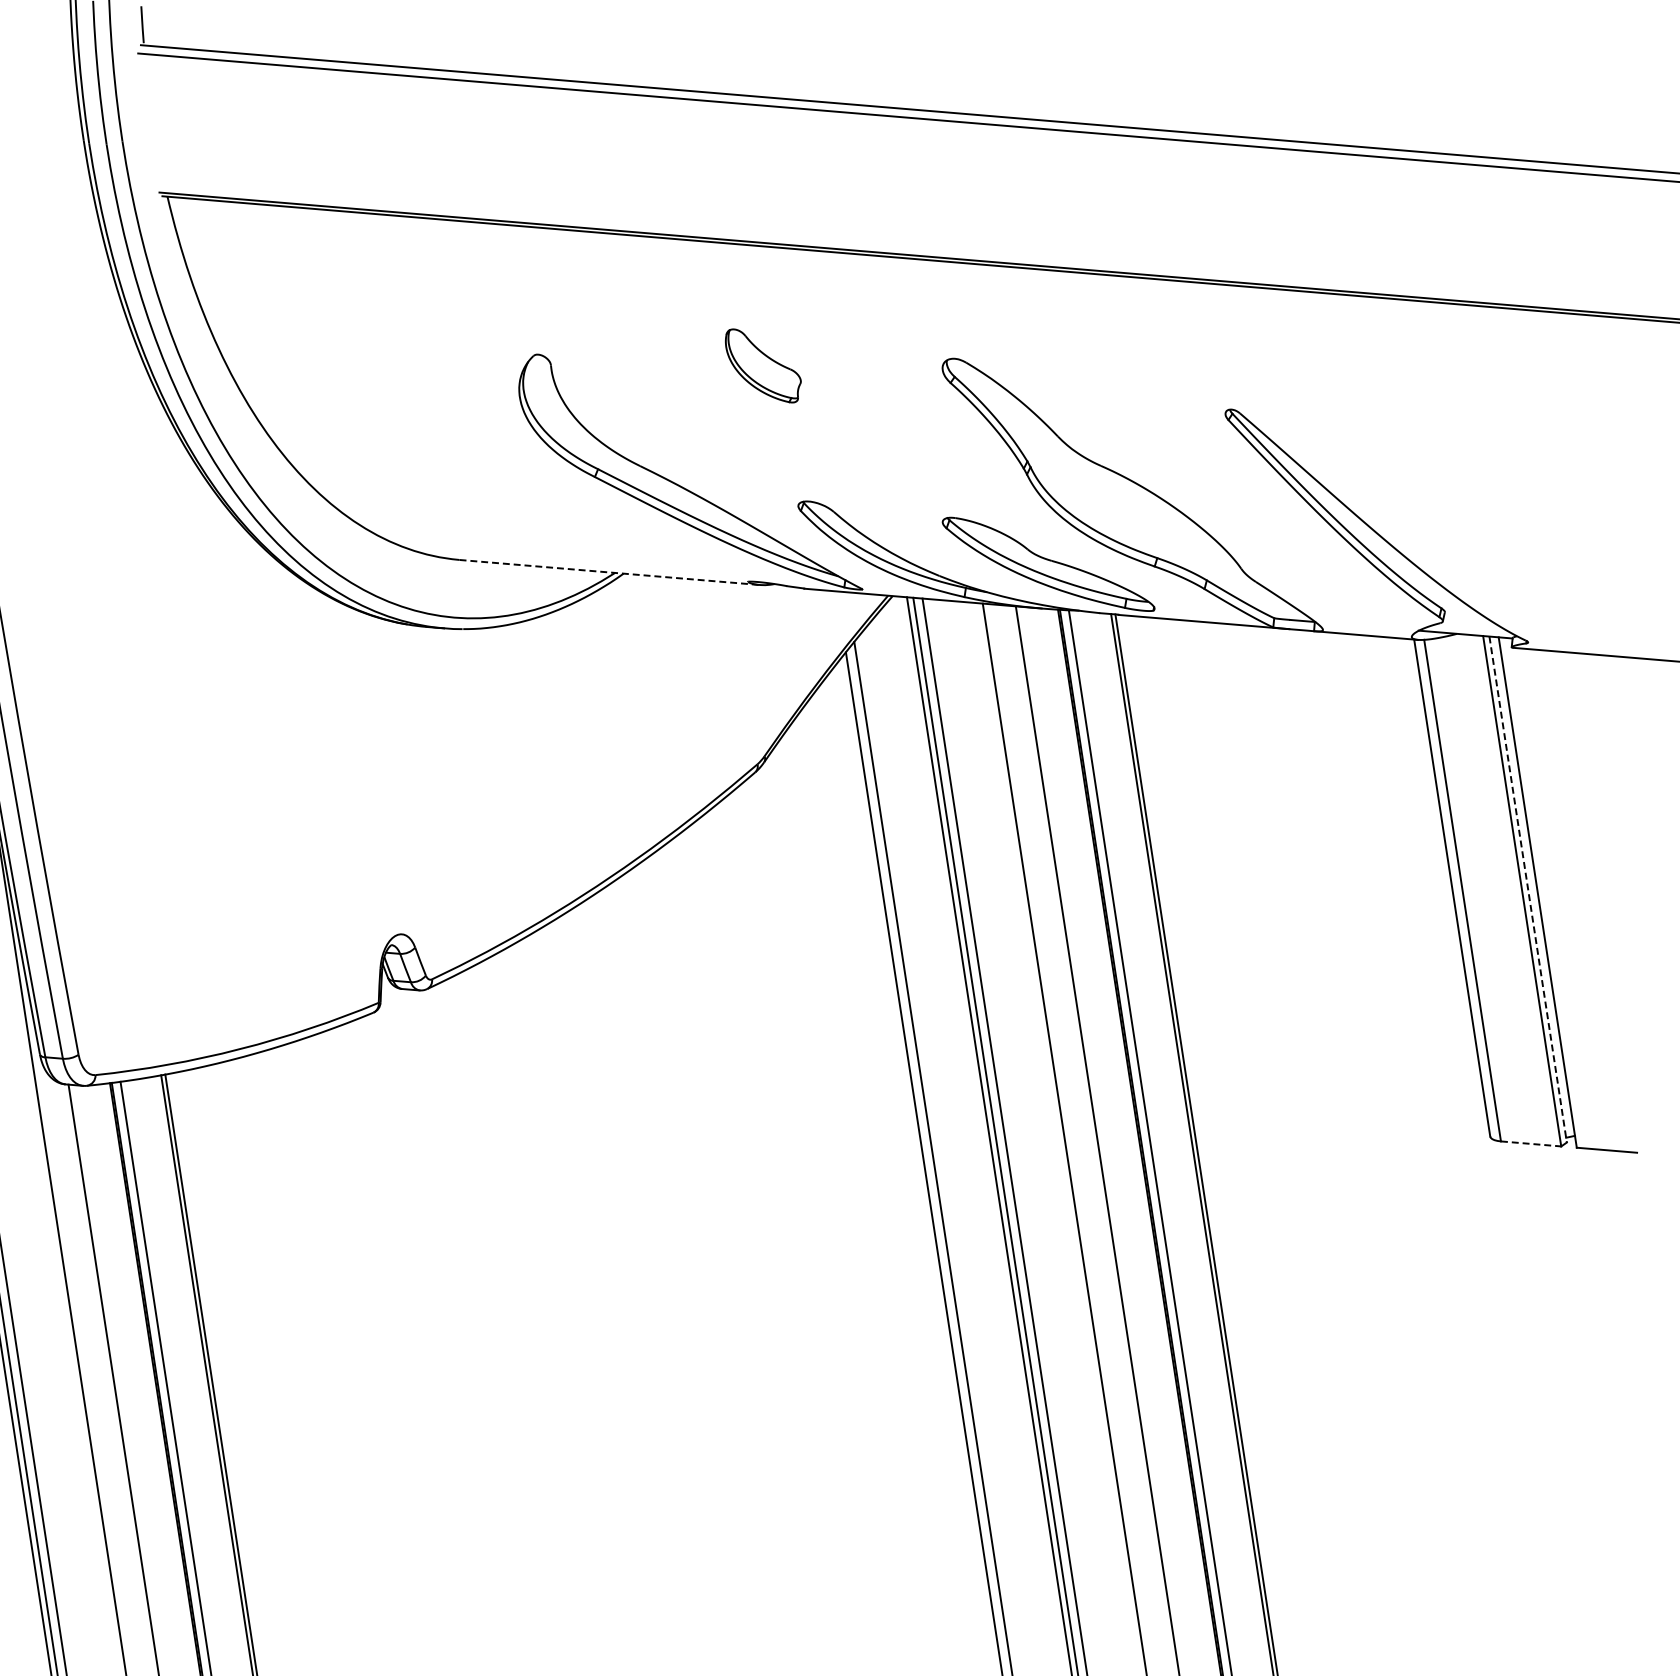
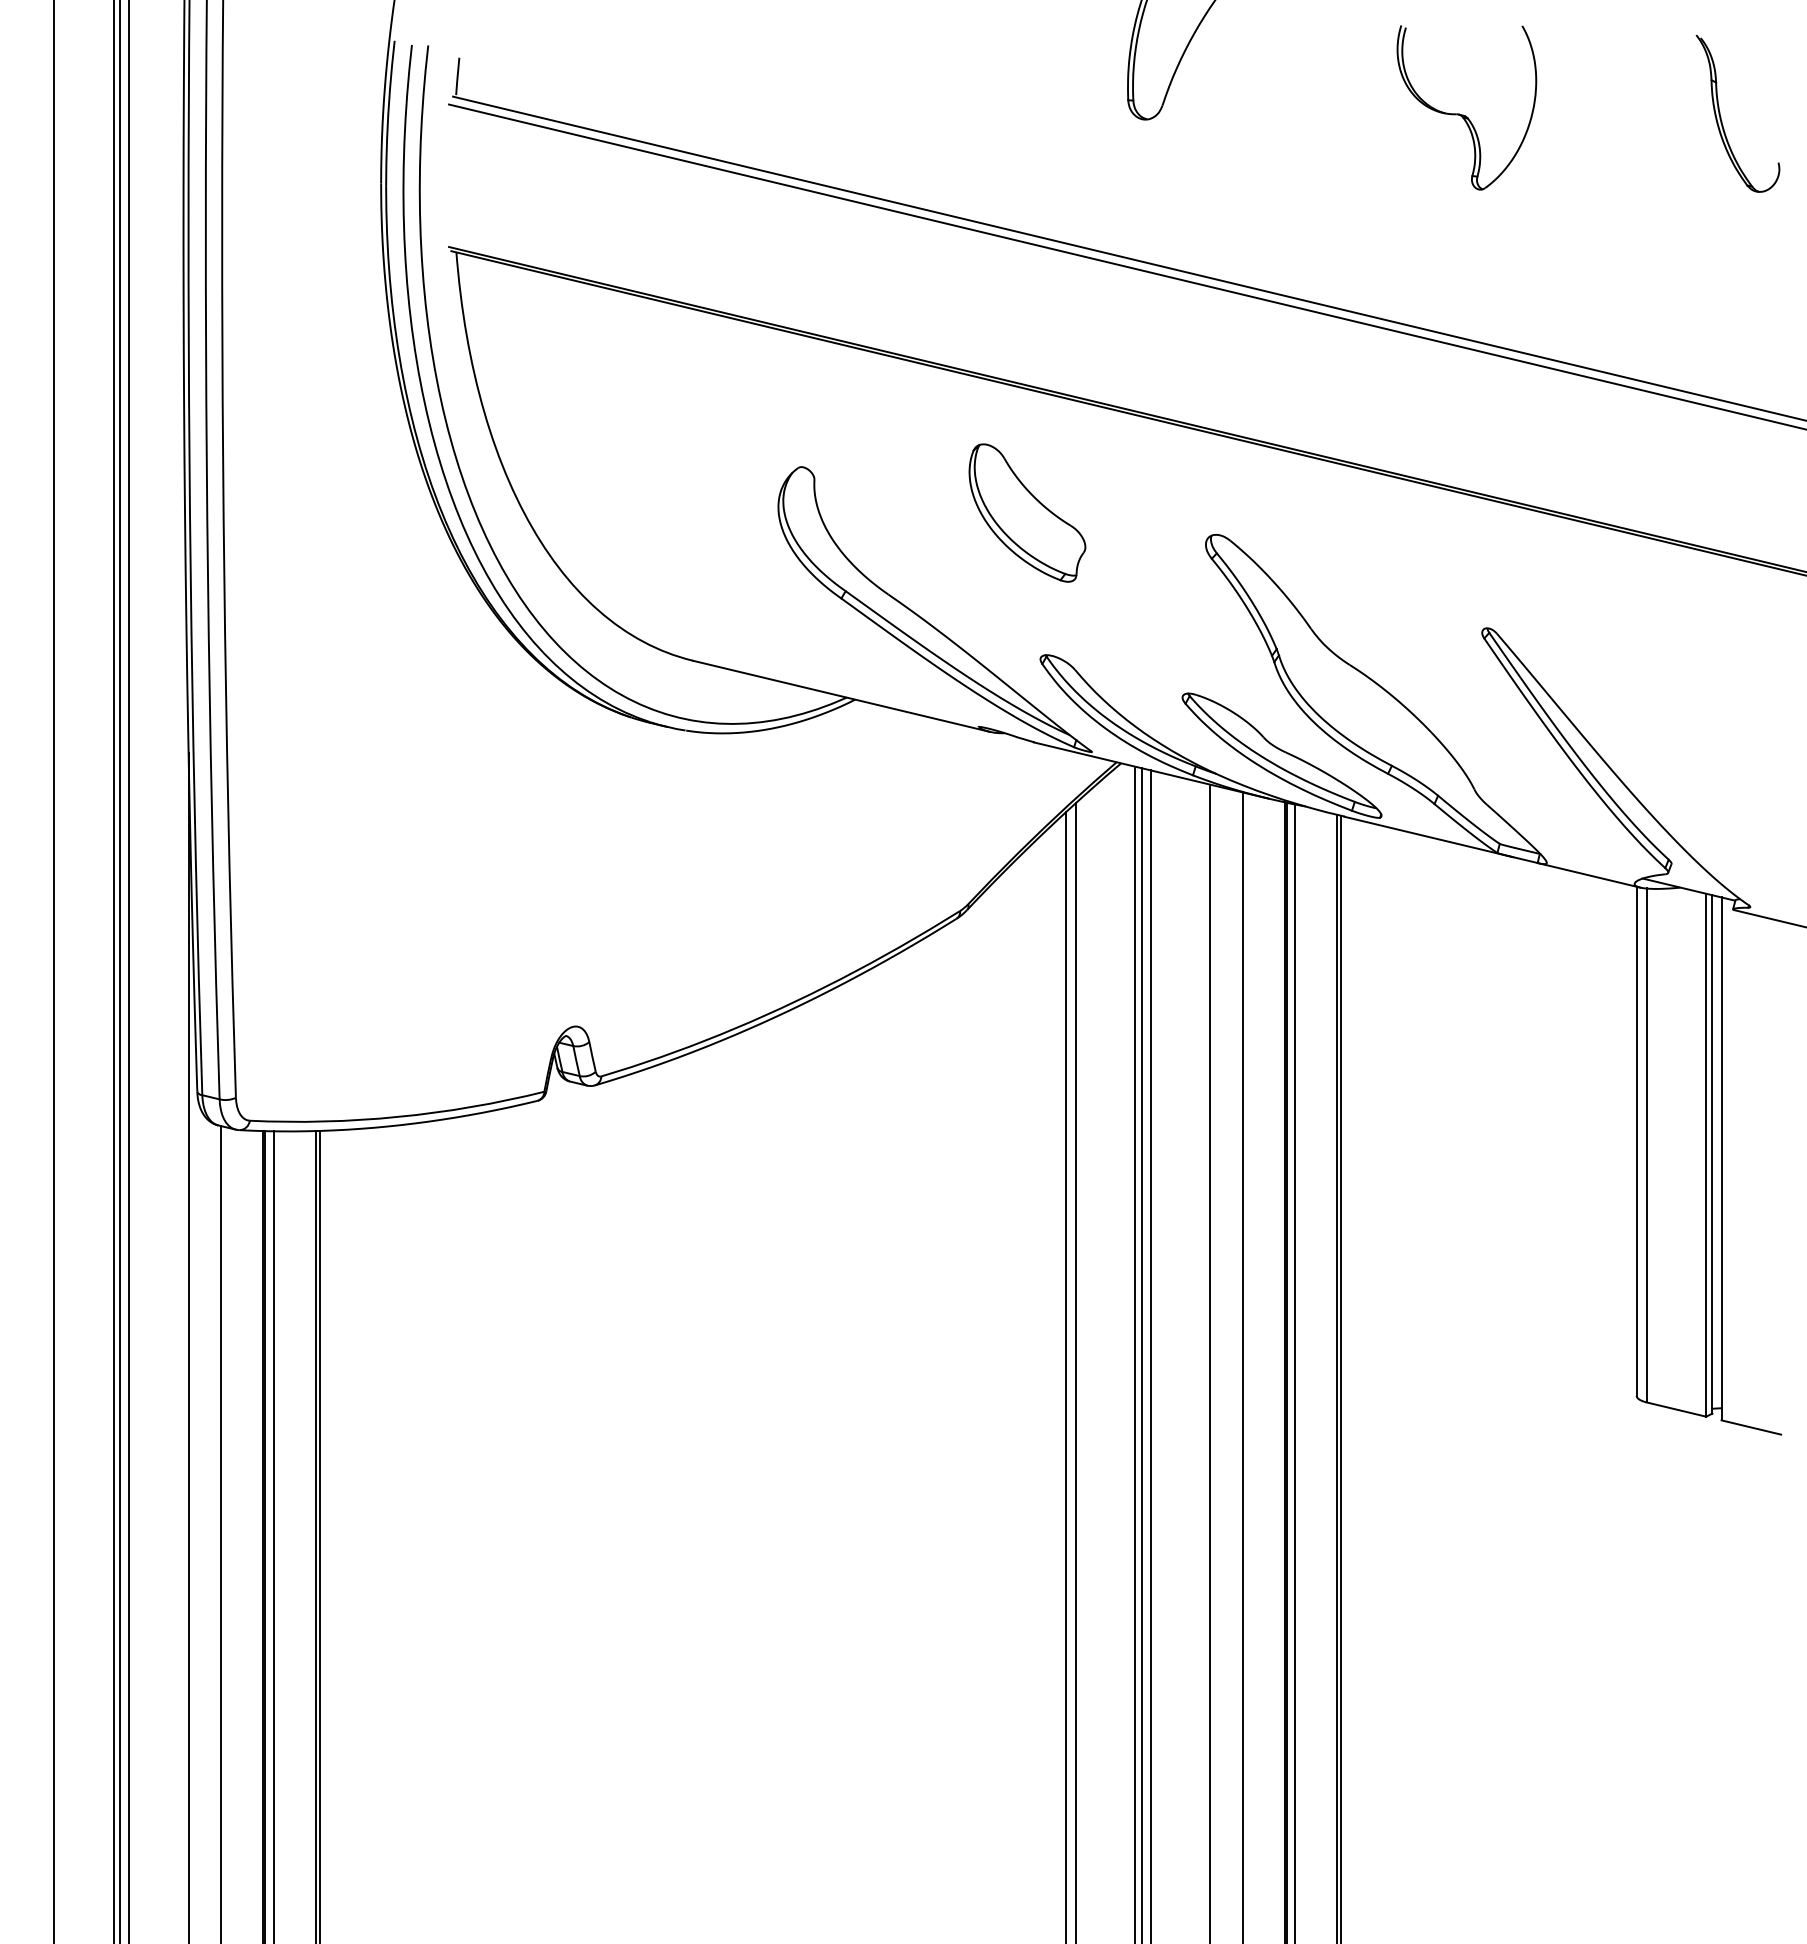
part: (763, 365) -> (1027, 512), size x1.67
line: (609, 572) -> (841, 696), dashed -> solid
line: (1528, 889) -> (1712, 1154), dashed -> solid
line: (1531, 1143) -> (1676, 1409), dashed -> solid

